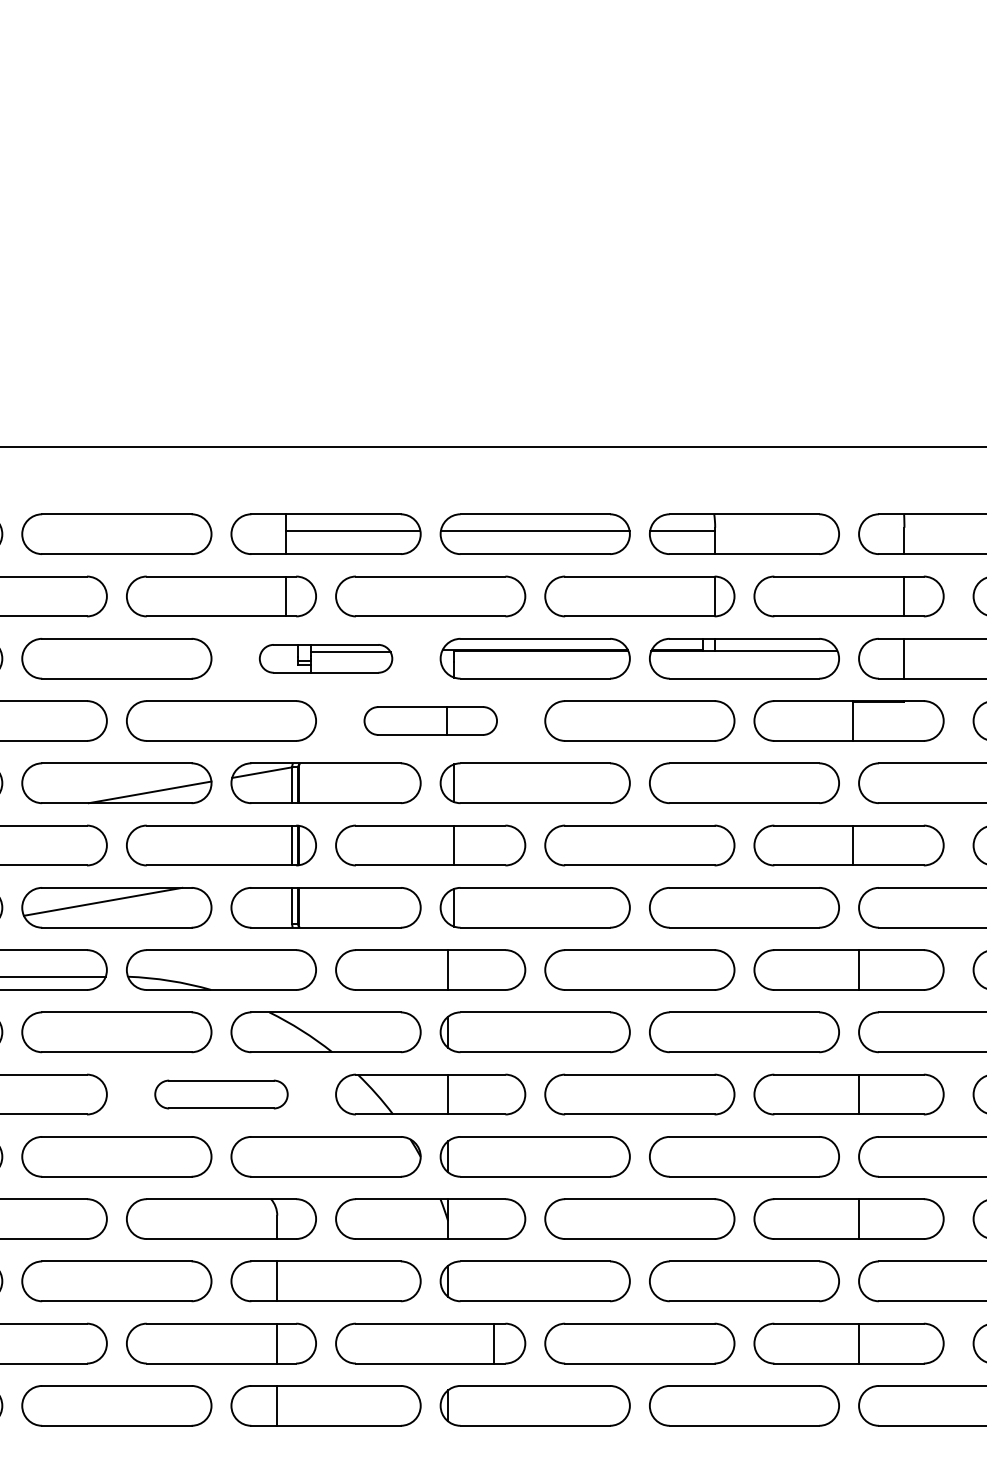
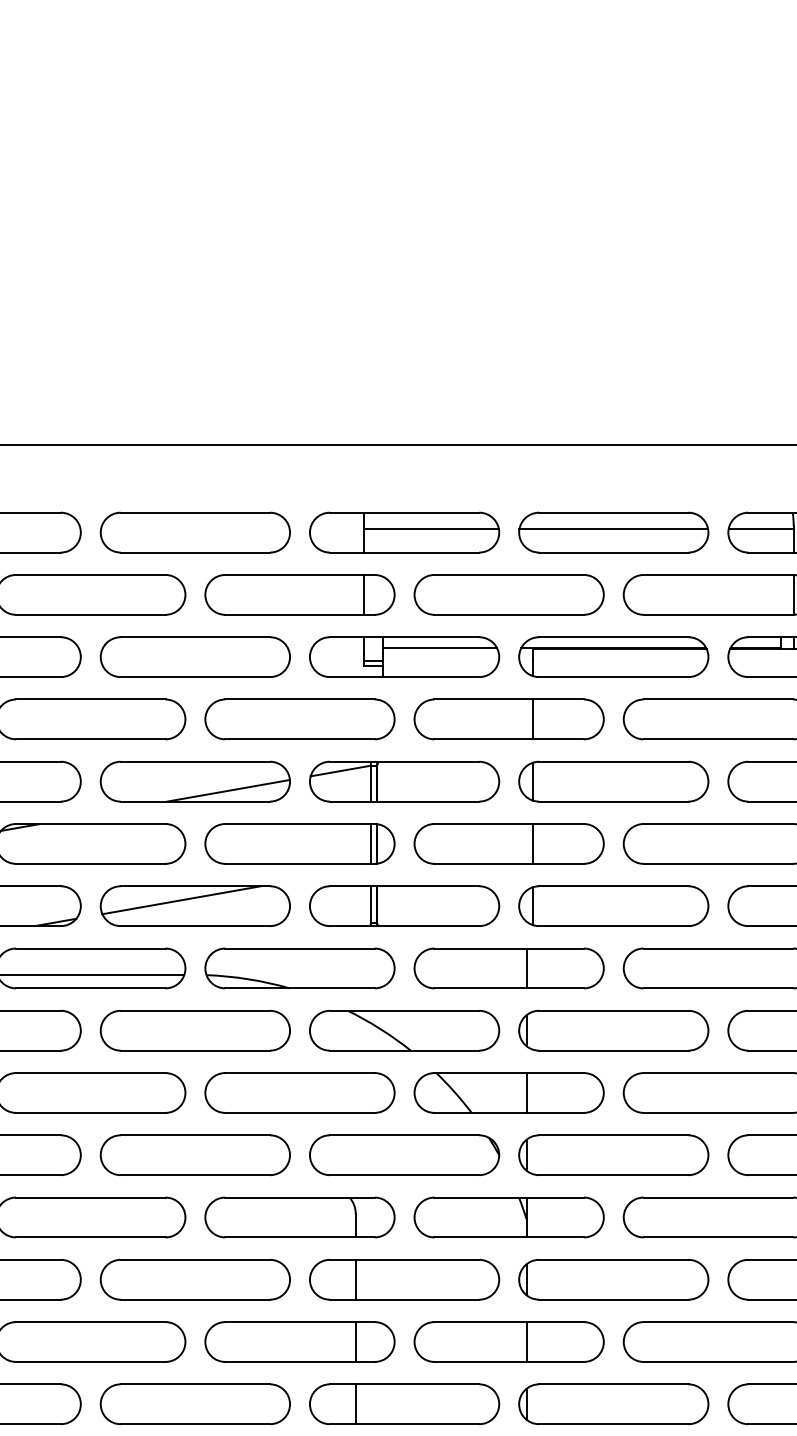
part: (325, 658) -> (404, 656), size x1.43
part: (430, 720) -> (509, 718), size x1.43
part: (221, 1094) -> (300, 1092), size x1.43
line: (494, 1343) -> (527, 1341), moved

